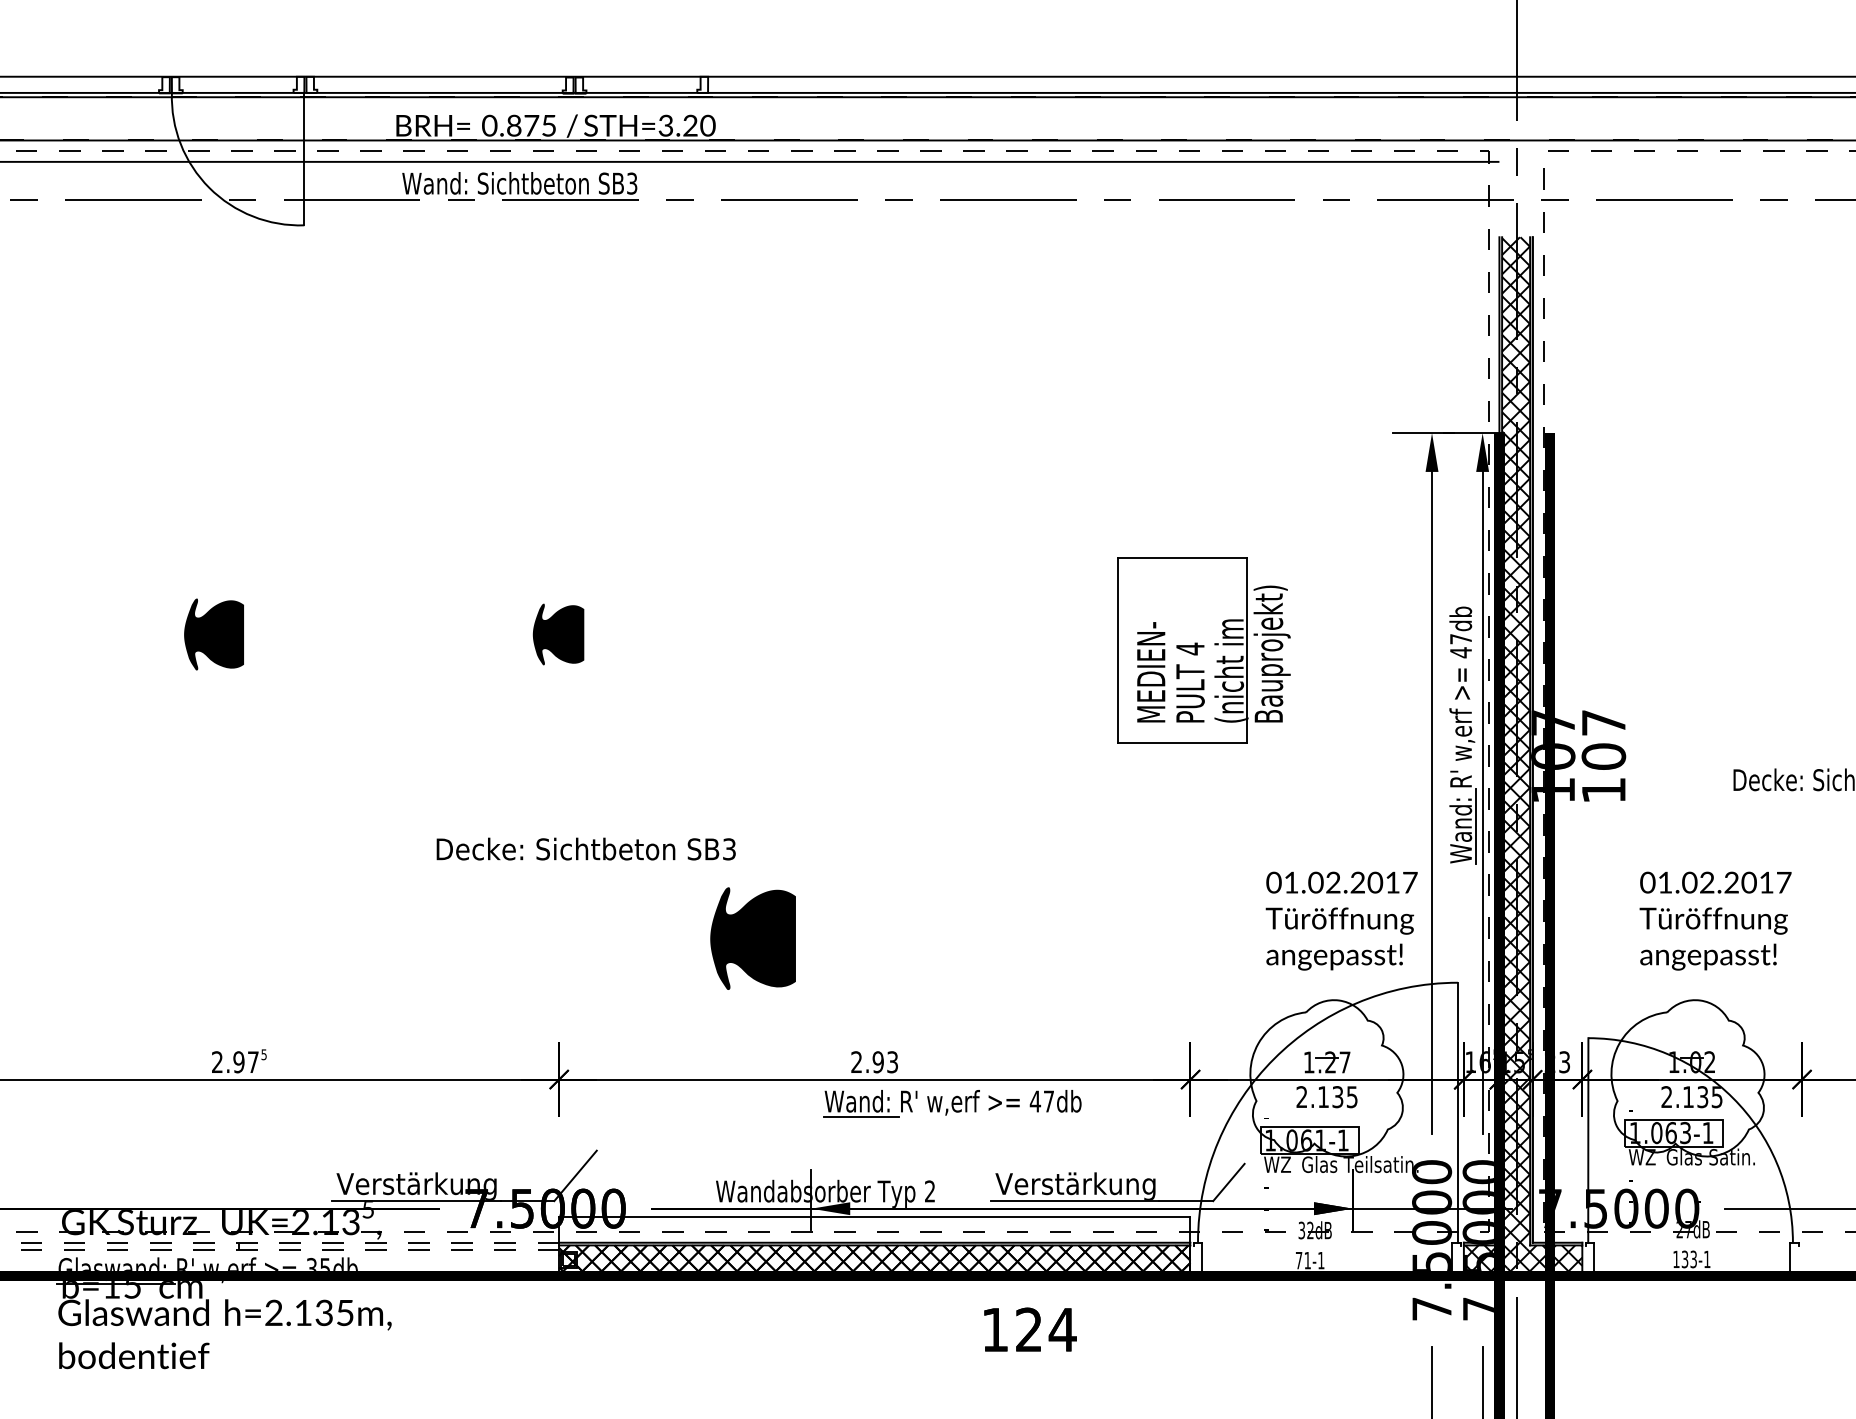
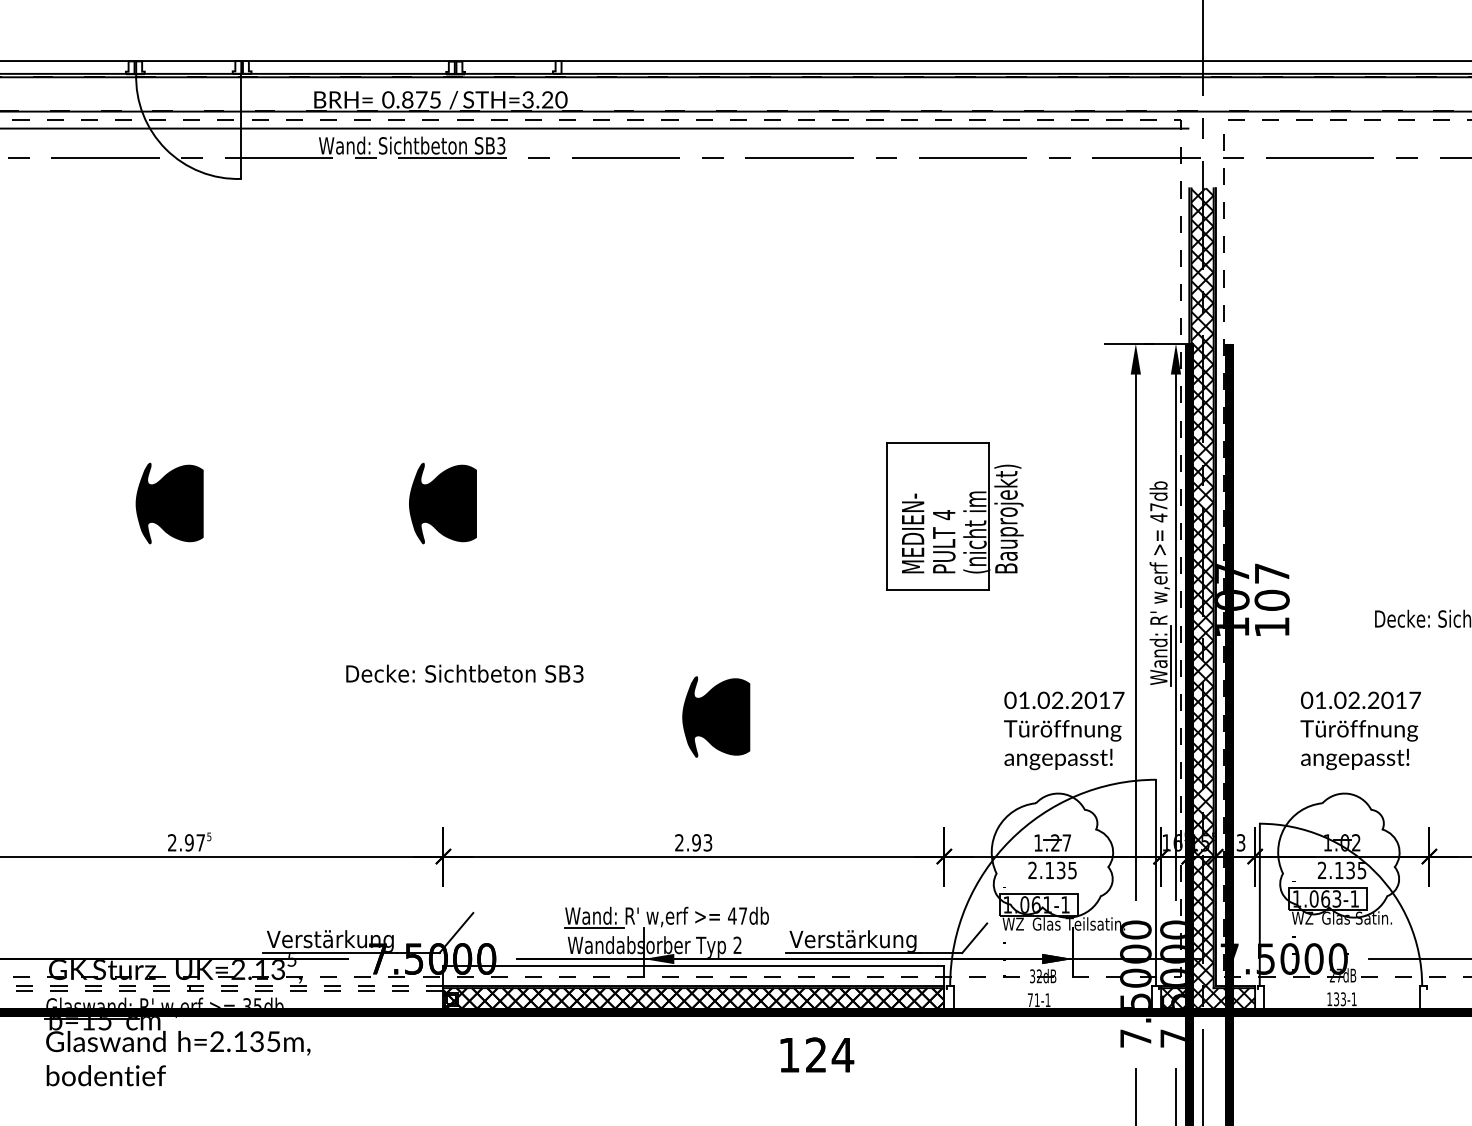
part: (213, 634) -> (169, 503), size x1.43
part: (558, 634) -> (442, 503), size x1.67
part: (752, 938) -> (715, 716), moved
part: (952, 1103) -> (666, 917), moved

